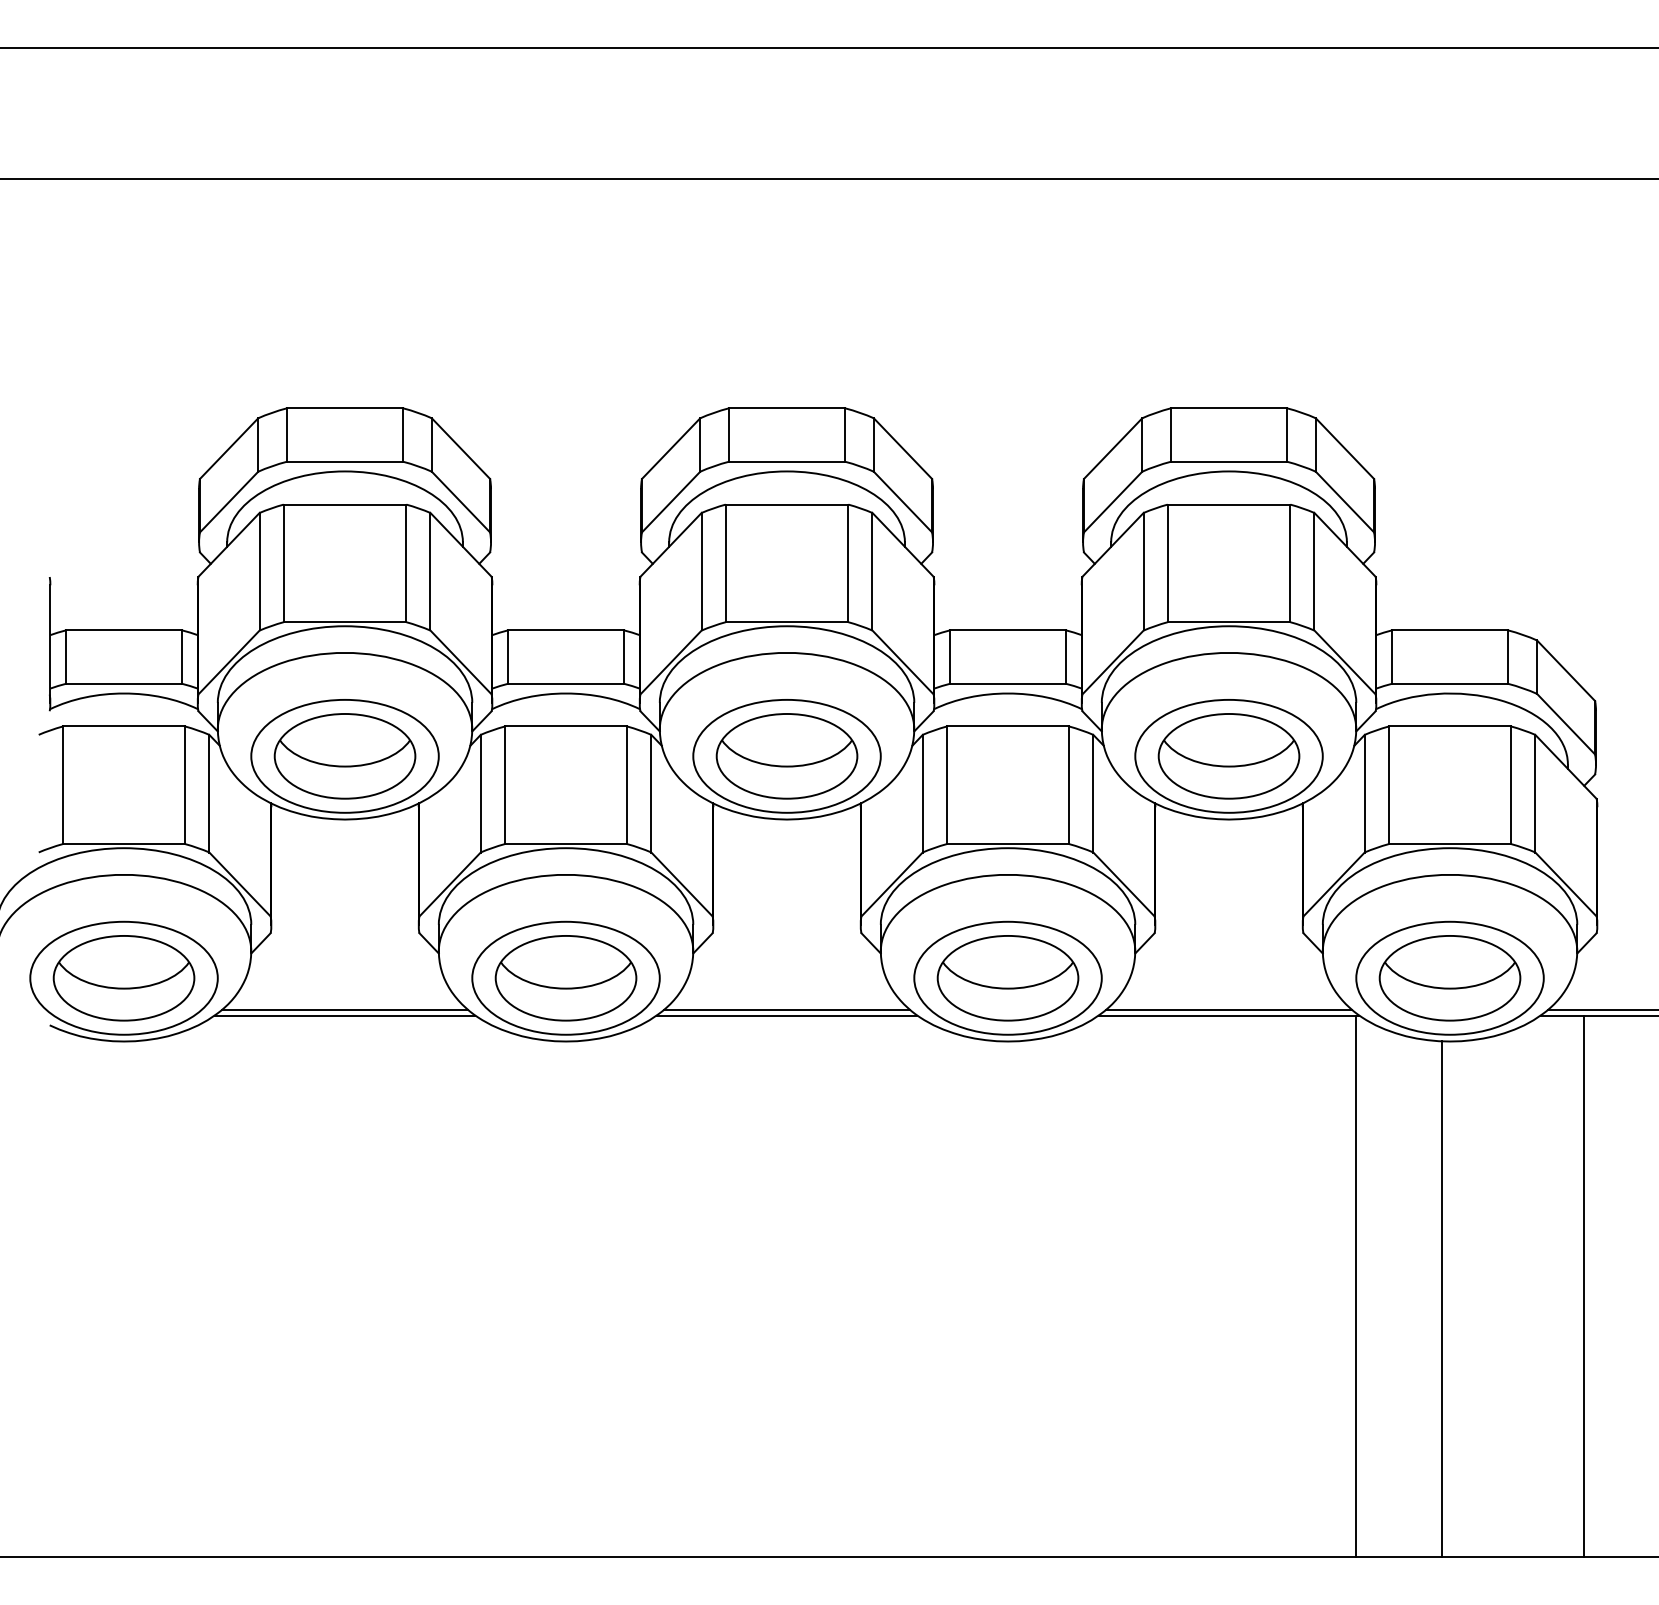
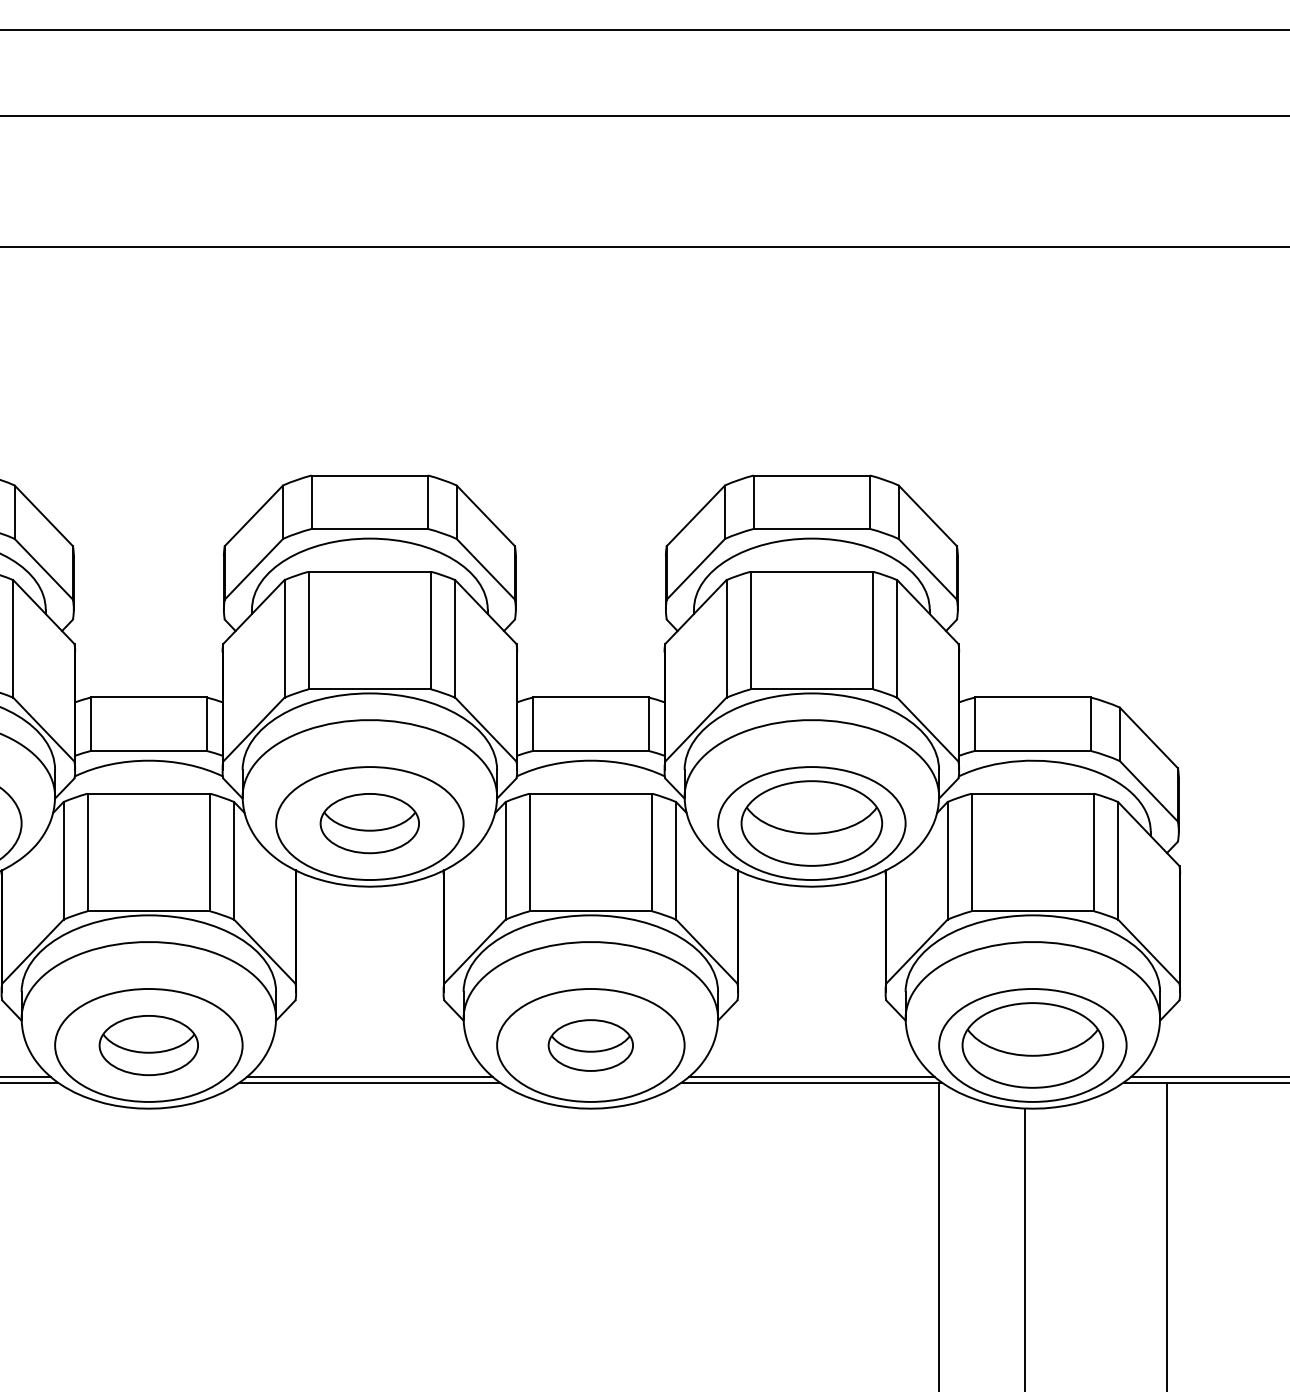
part: (786, 756) -> (369, 823), size x0.7
part: (565, 978) -> (148, 1045), size x0.7
part: (1007, 978) -> (590, 1045), size x0.6

